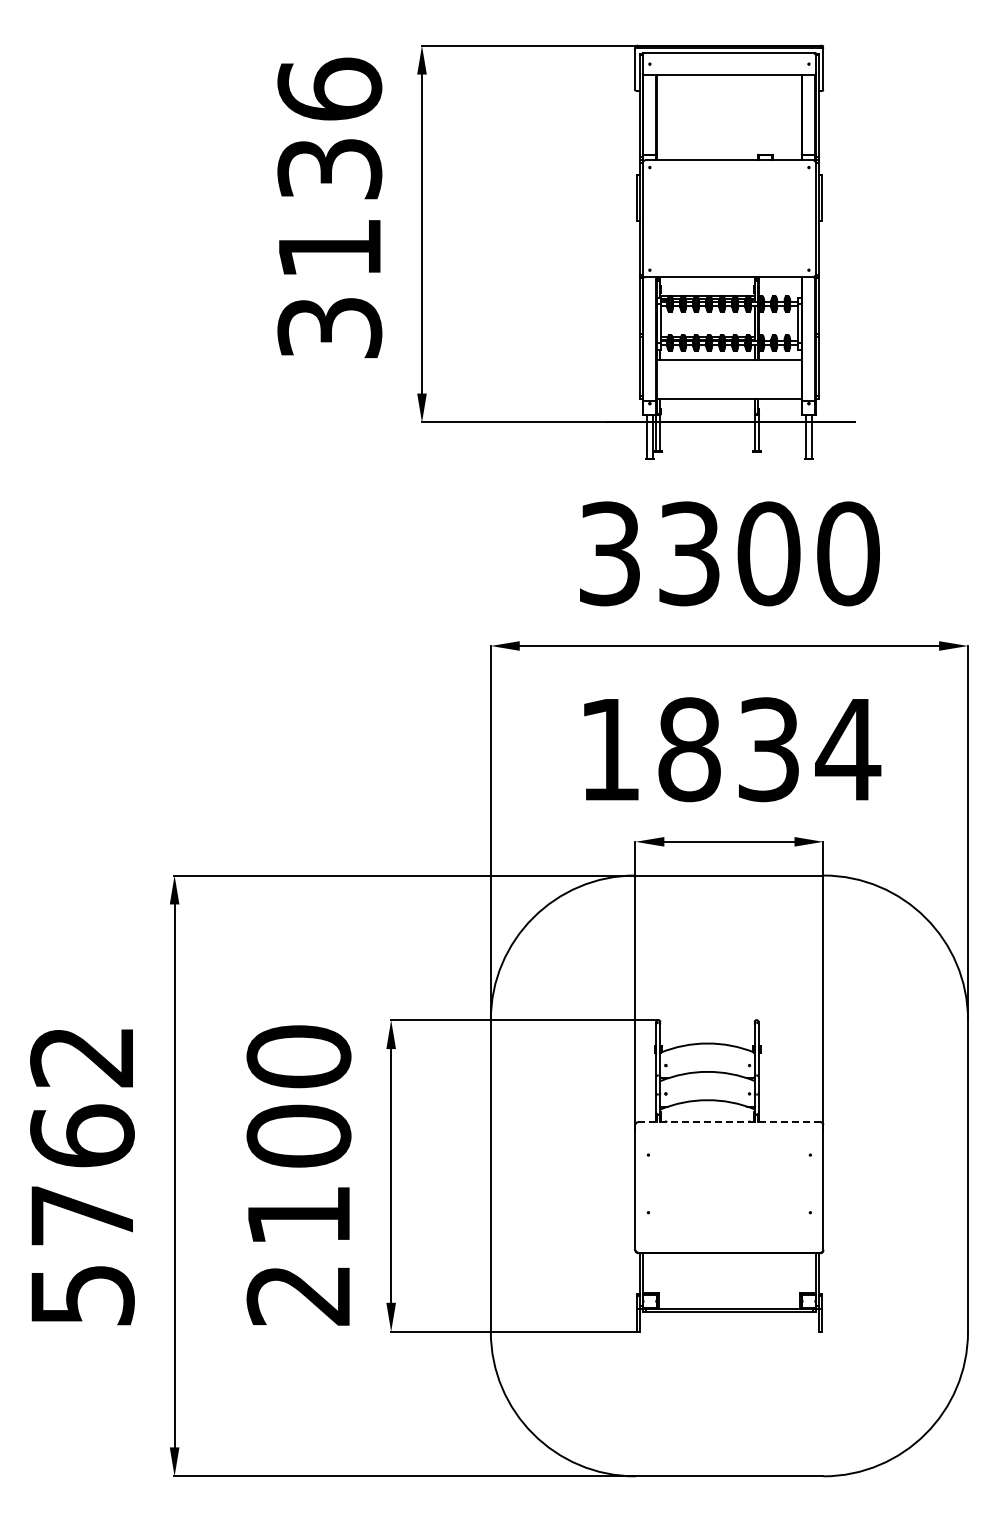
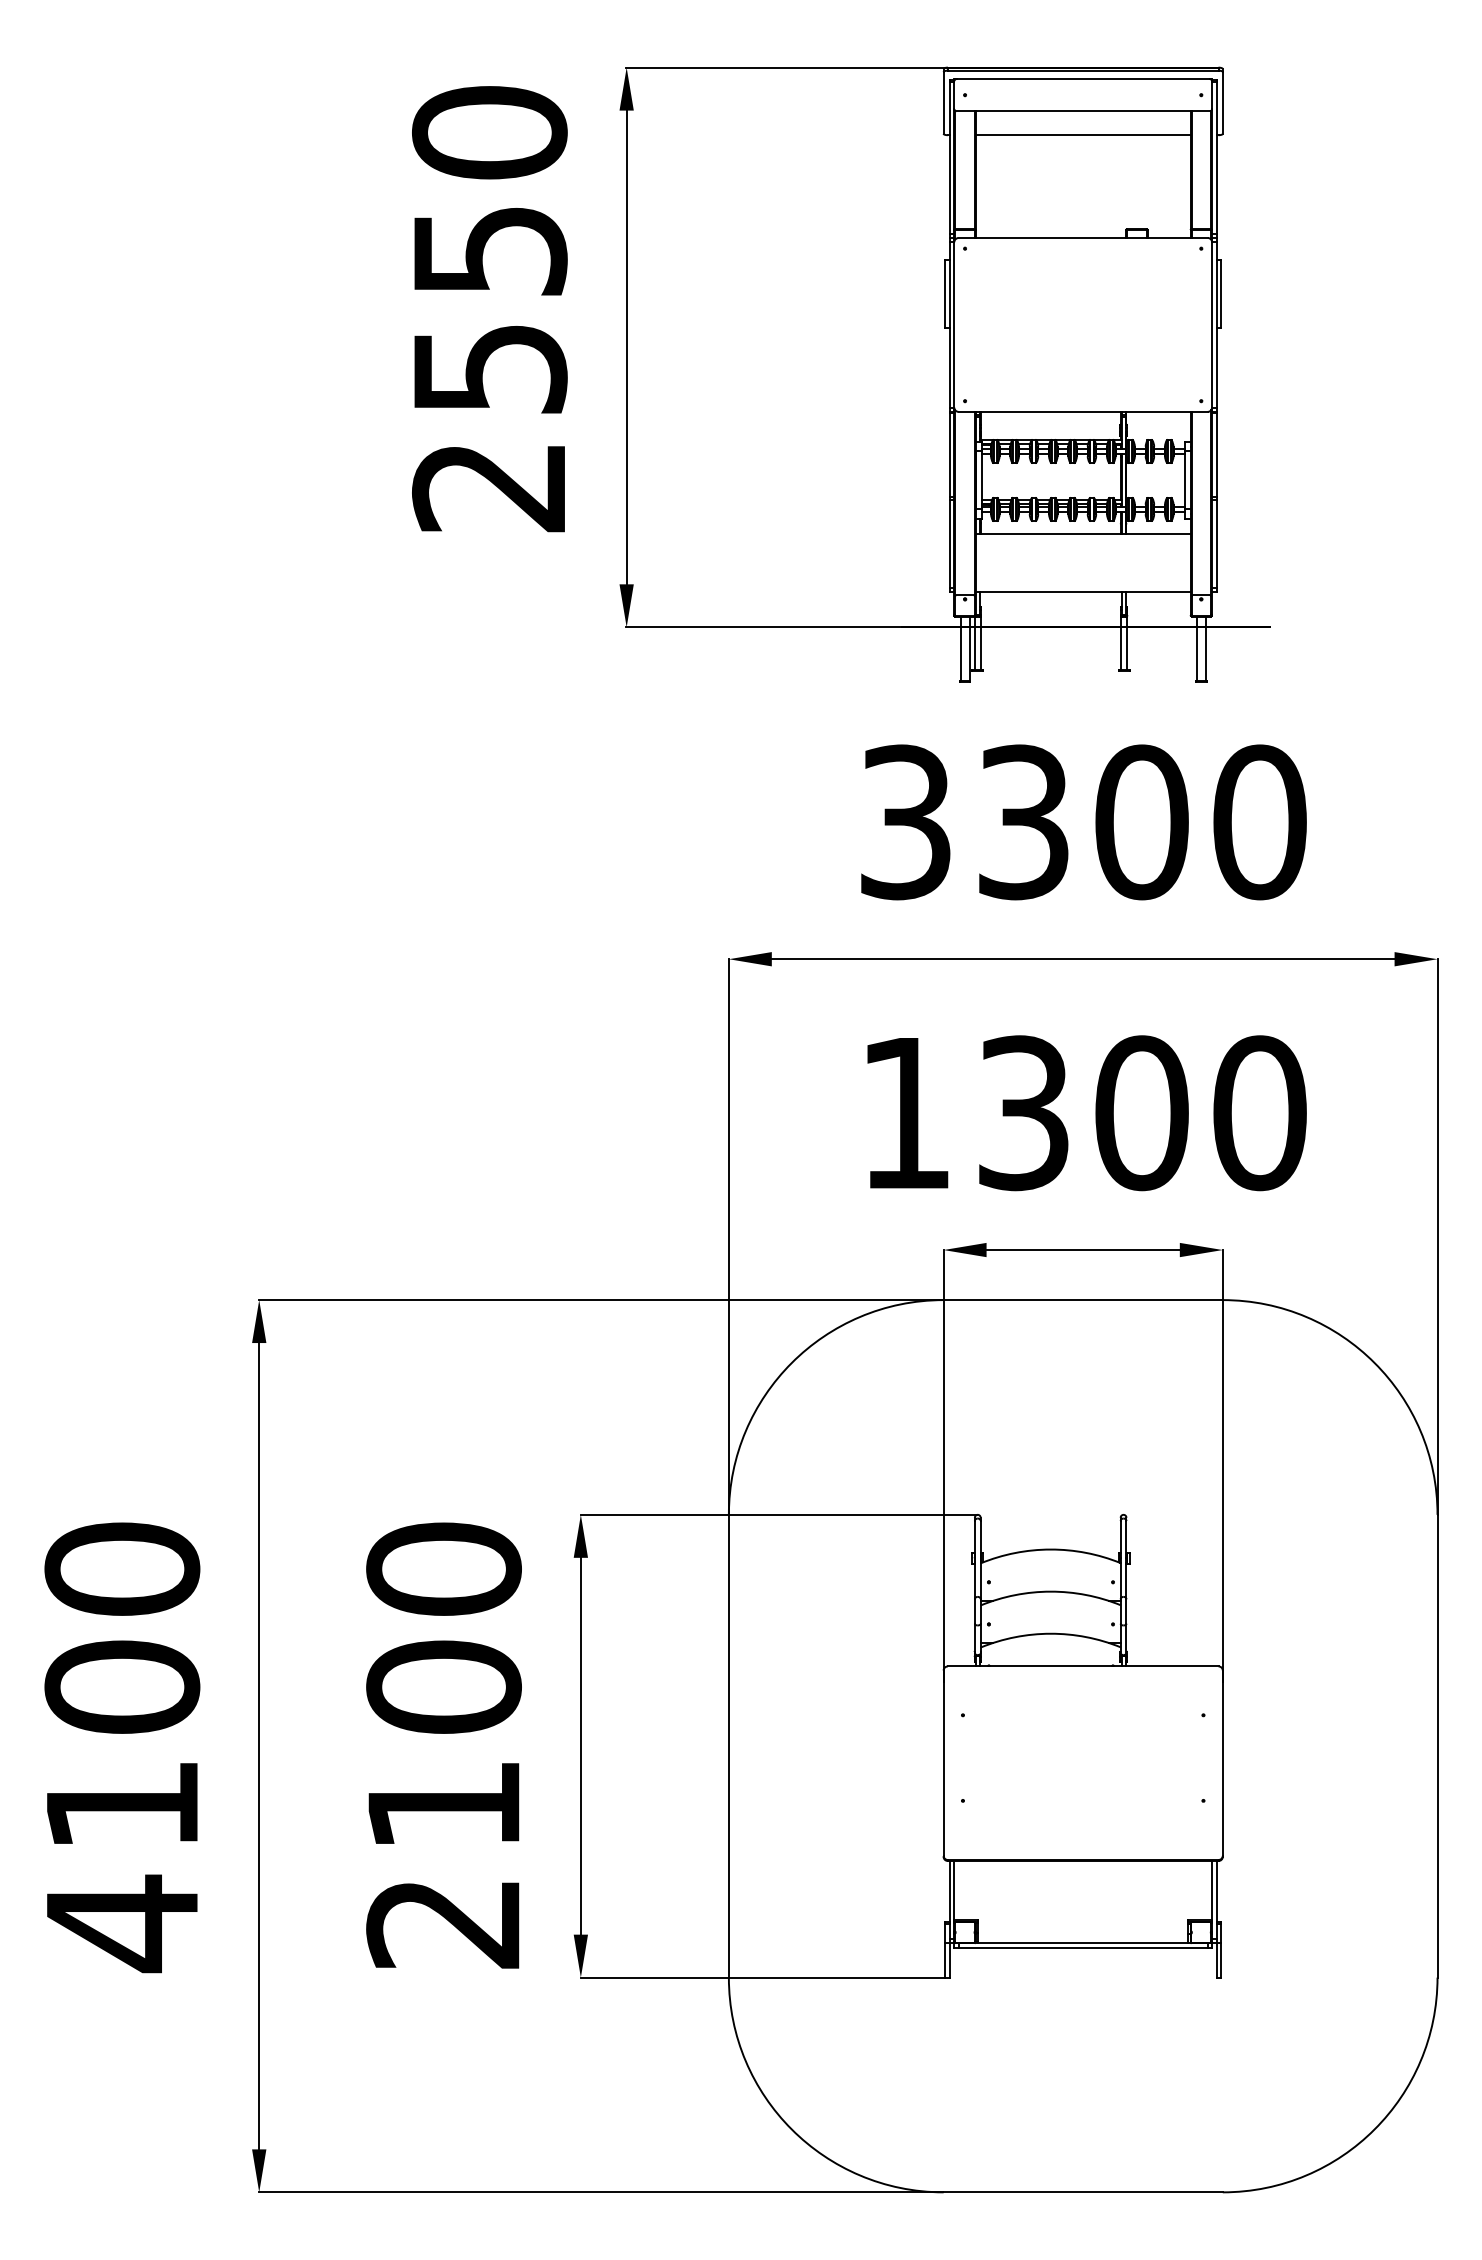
line: (729, 91) -> (1083, 135), added
text: (329, 207) -> (489, 307), 3136 -> 2550
text: (769, 749) -> (1142, 1112), 1834 -> 1300
line: (728, 1122) -> (1081, 1666), dashed -> solid
text: (82, 1176) -> (122, 1747), 5762 -> 4100

